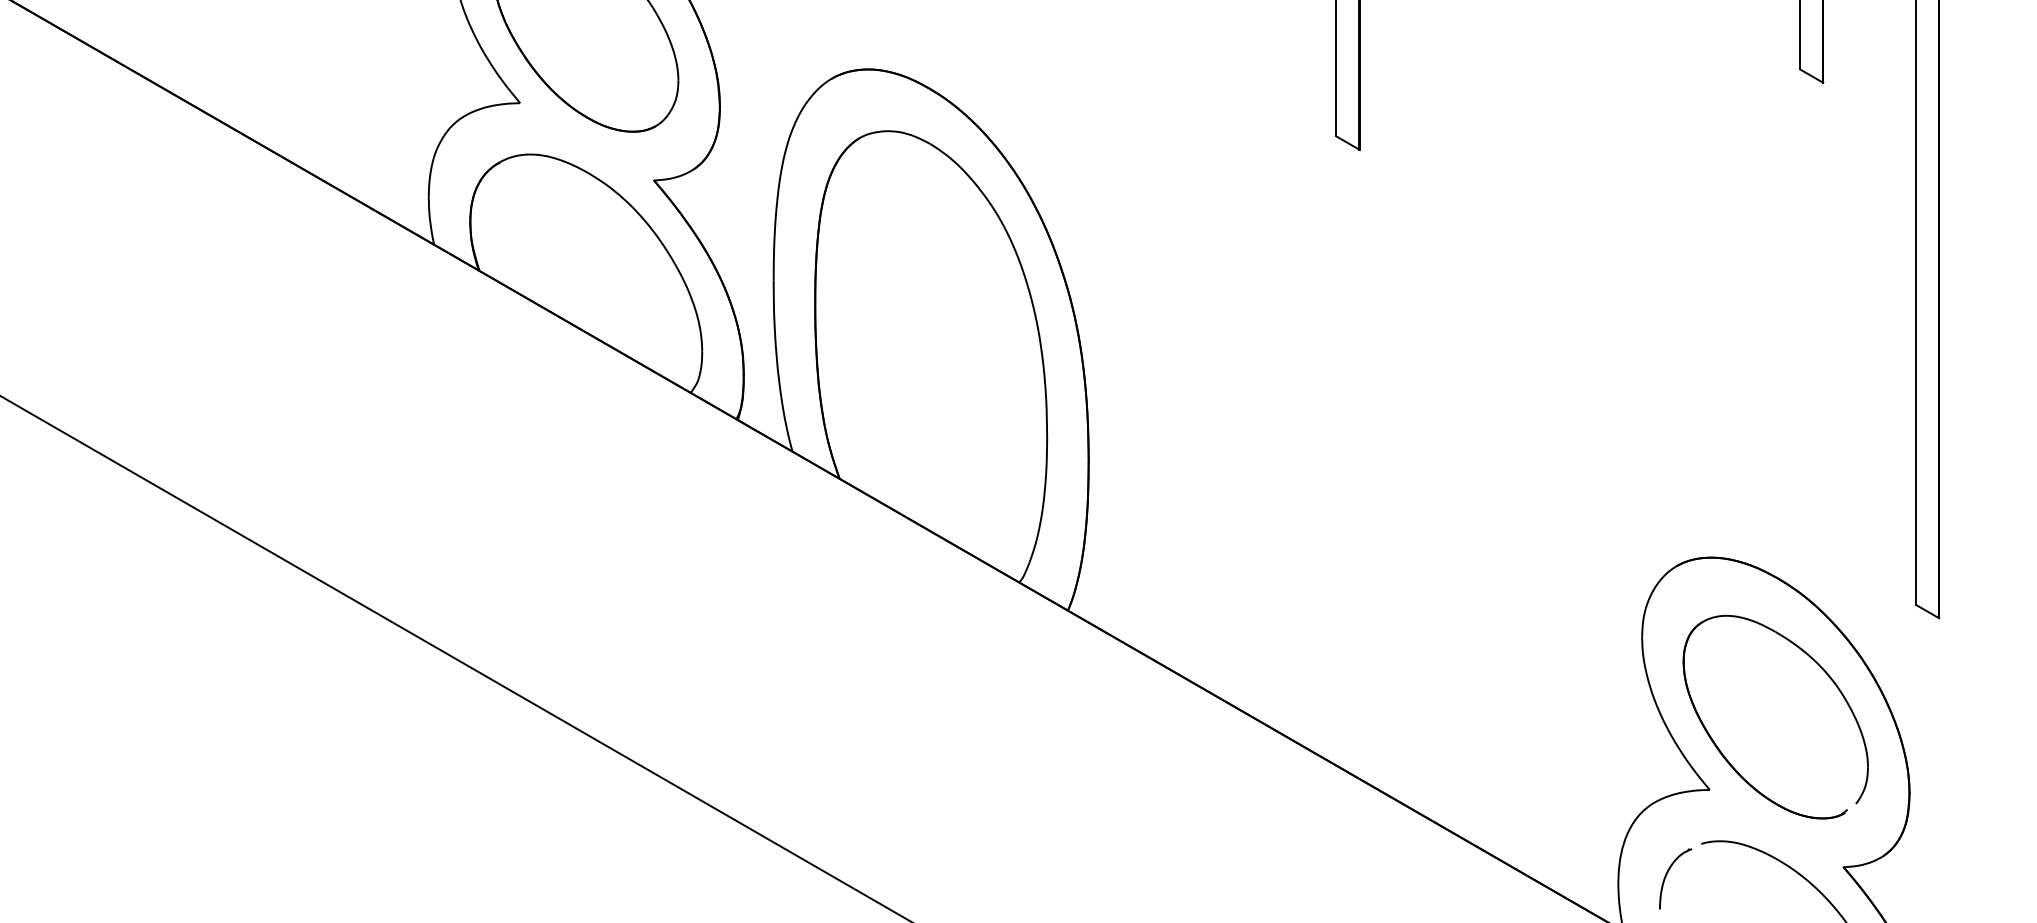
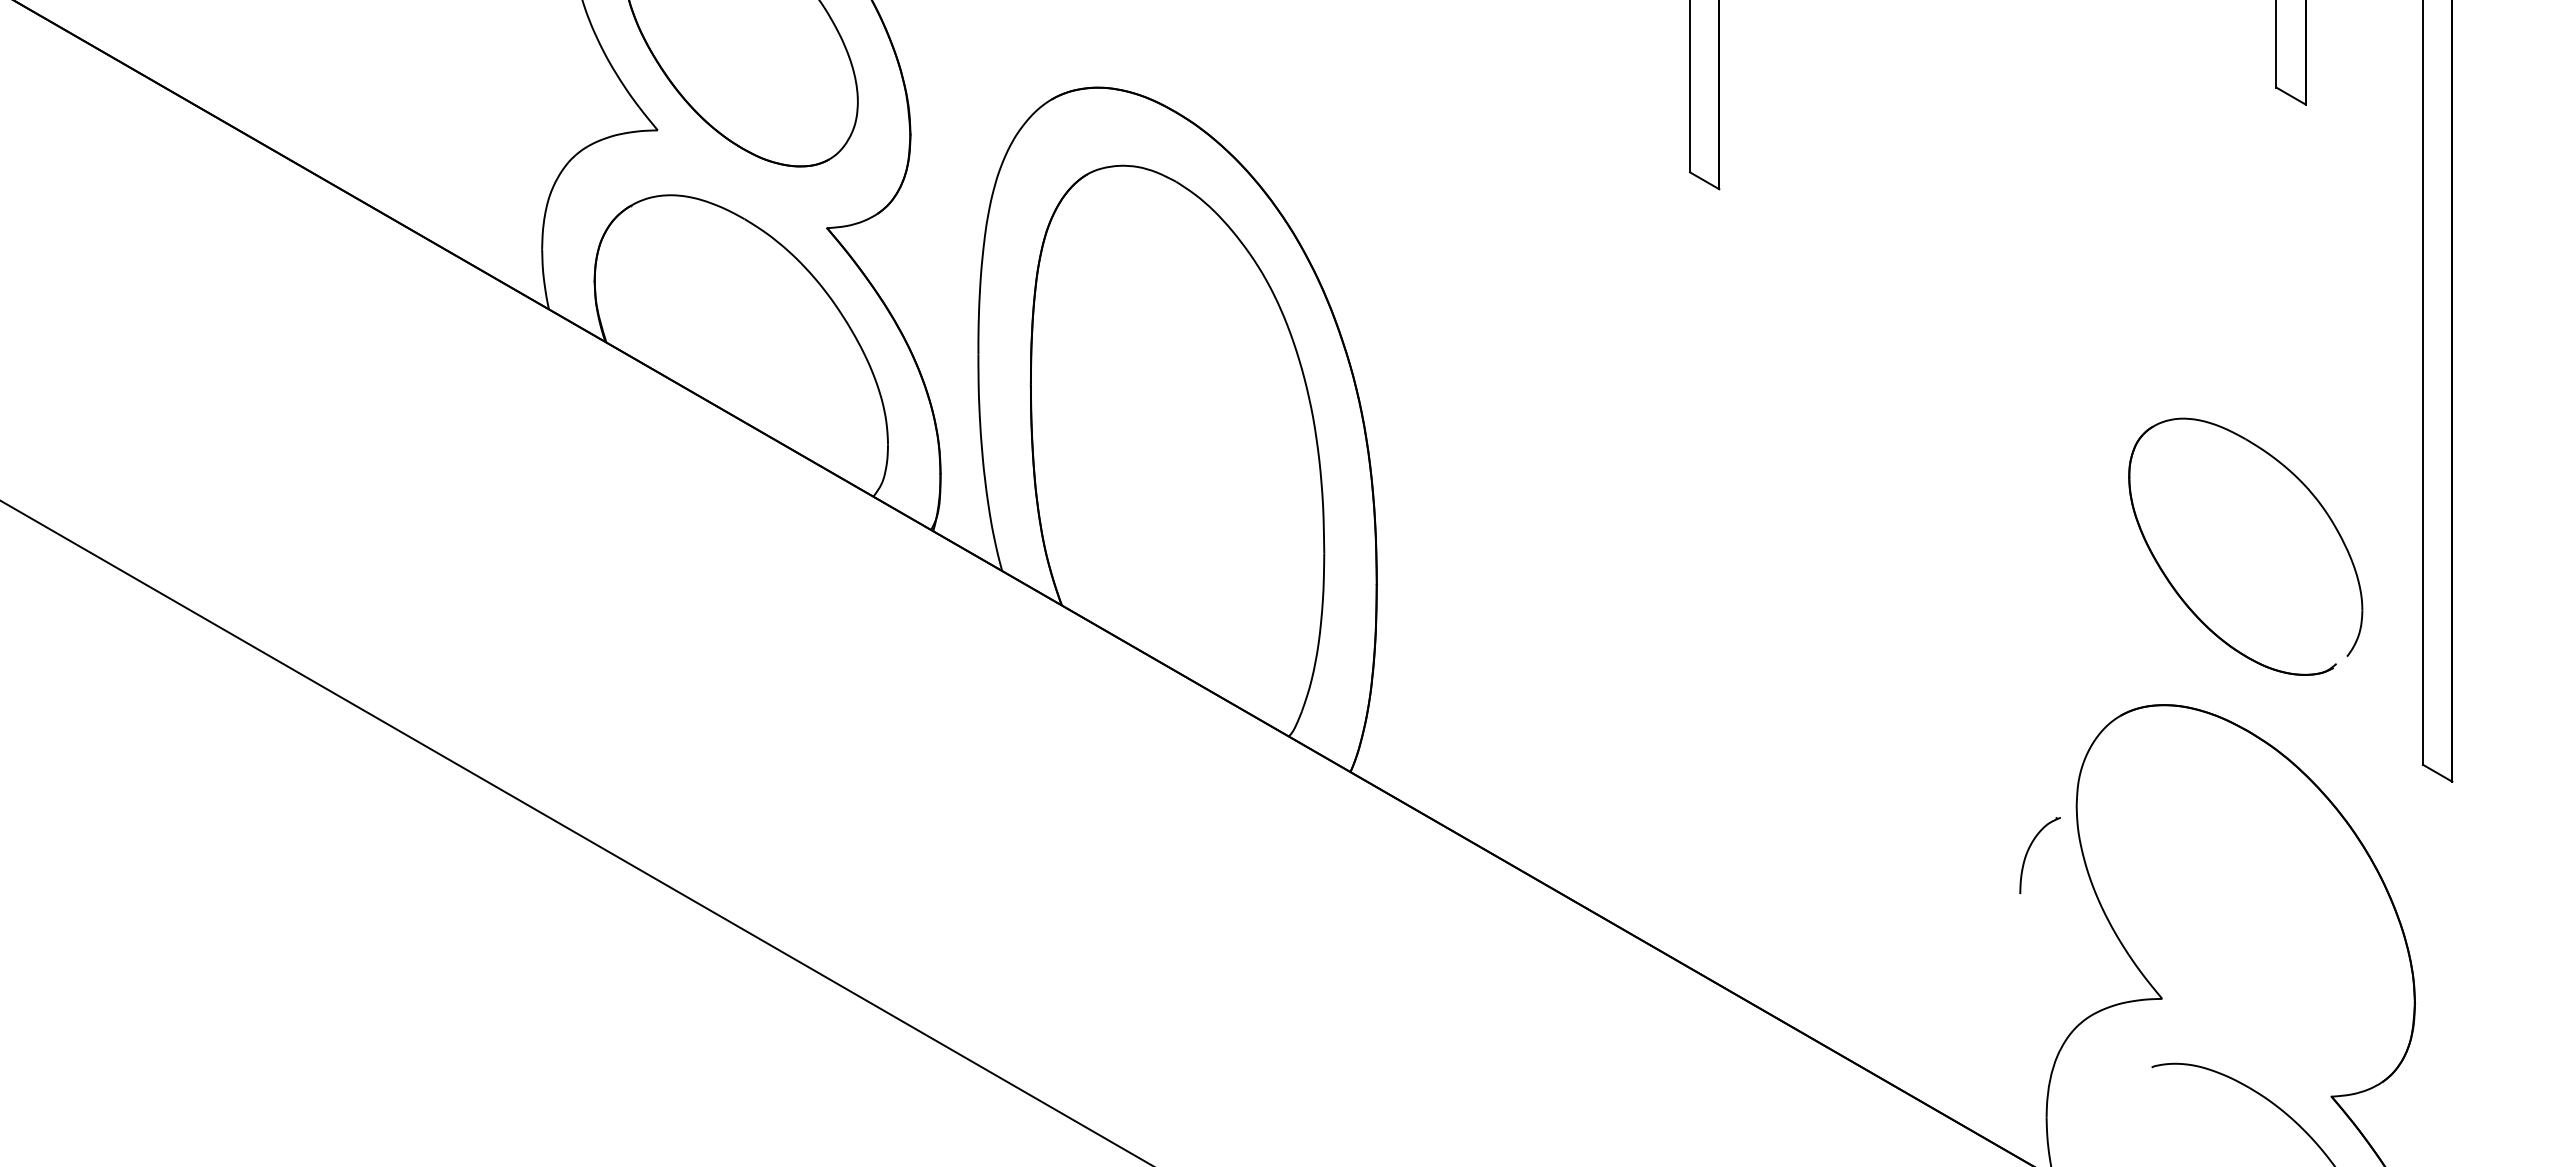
part: (1724, 756) -> (2181, 596), moved
part: (1667, 875) -> (2029, 850), moved

